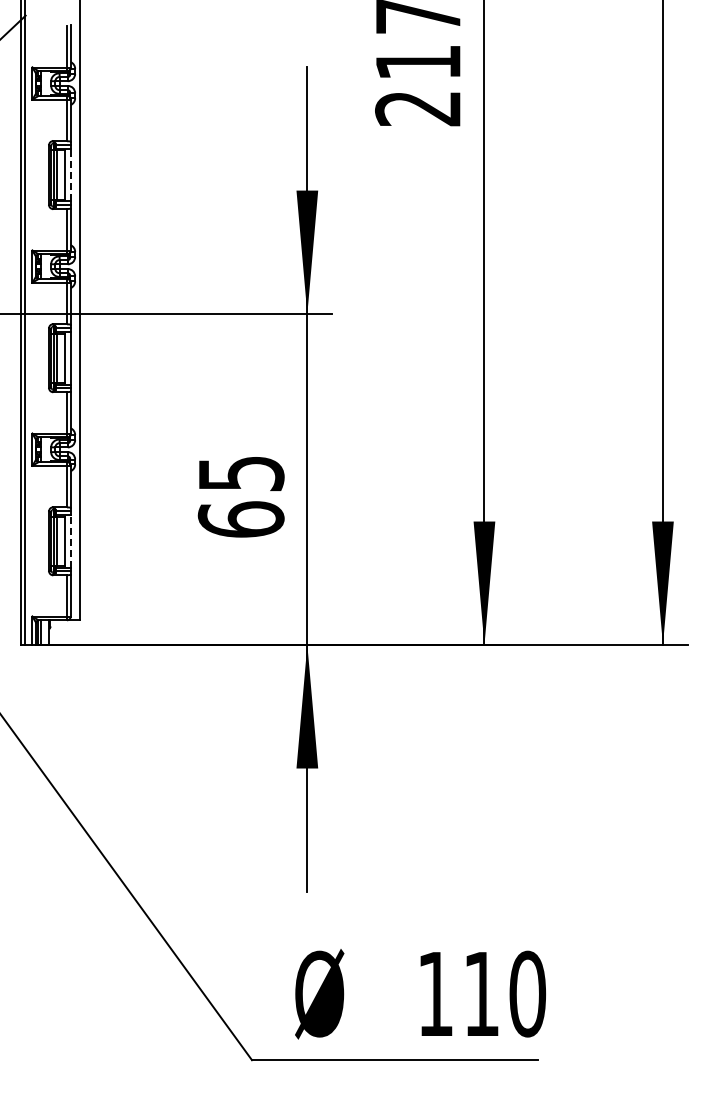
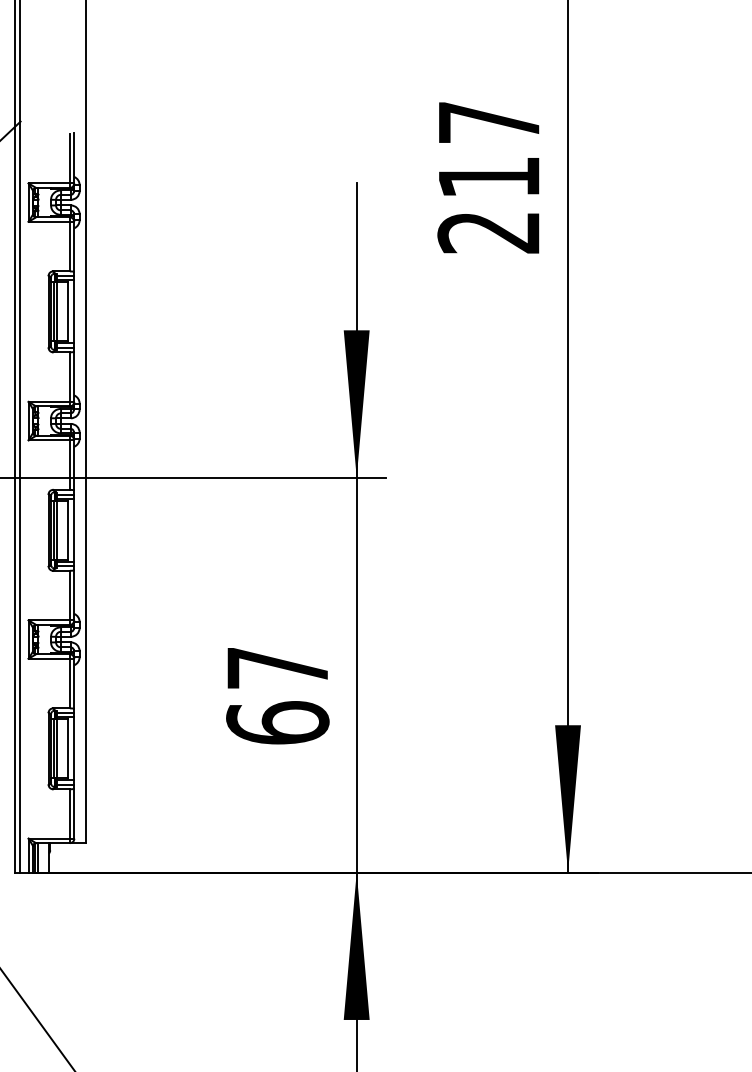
line: (70, 174) -> (74, 311), dashed -> solid
text: (241, 473) -> (278, 667), 65 -> 67
line: (70, 540) -> (74, 747), dashed -> solid

